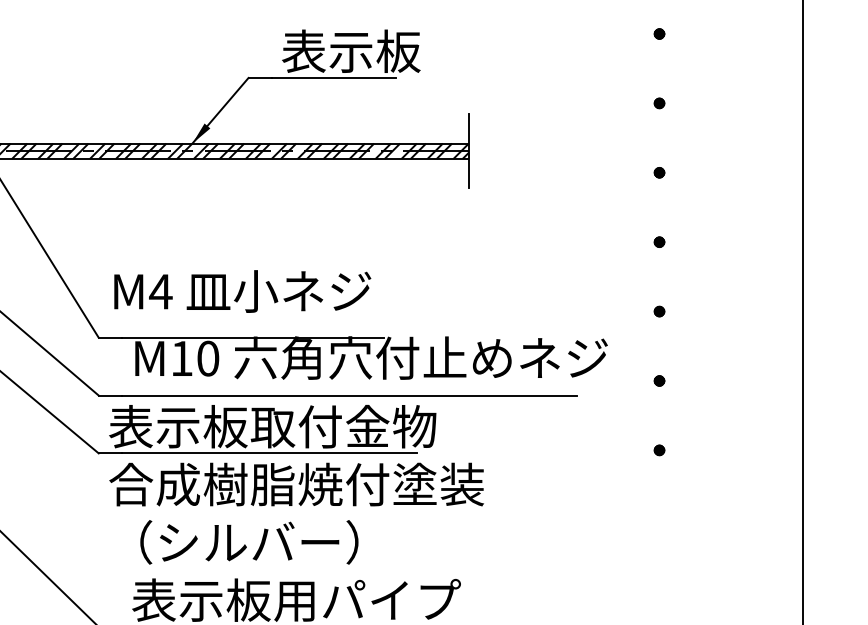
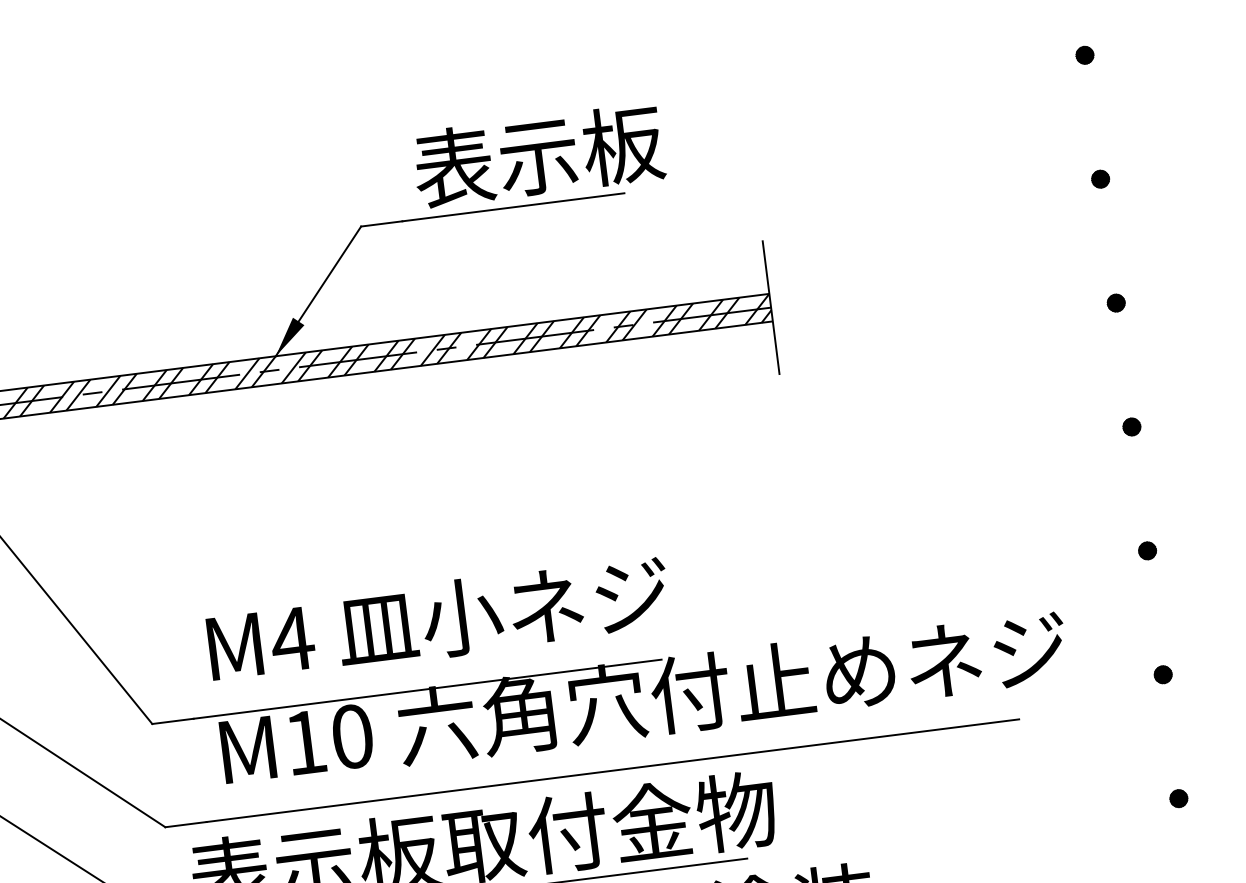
text: (242, 291) -> (438, 620), moved

